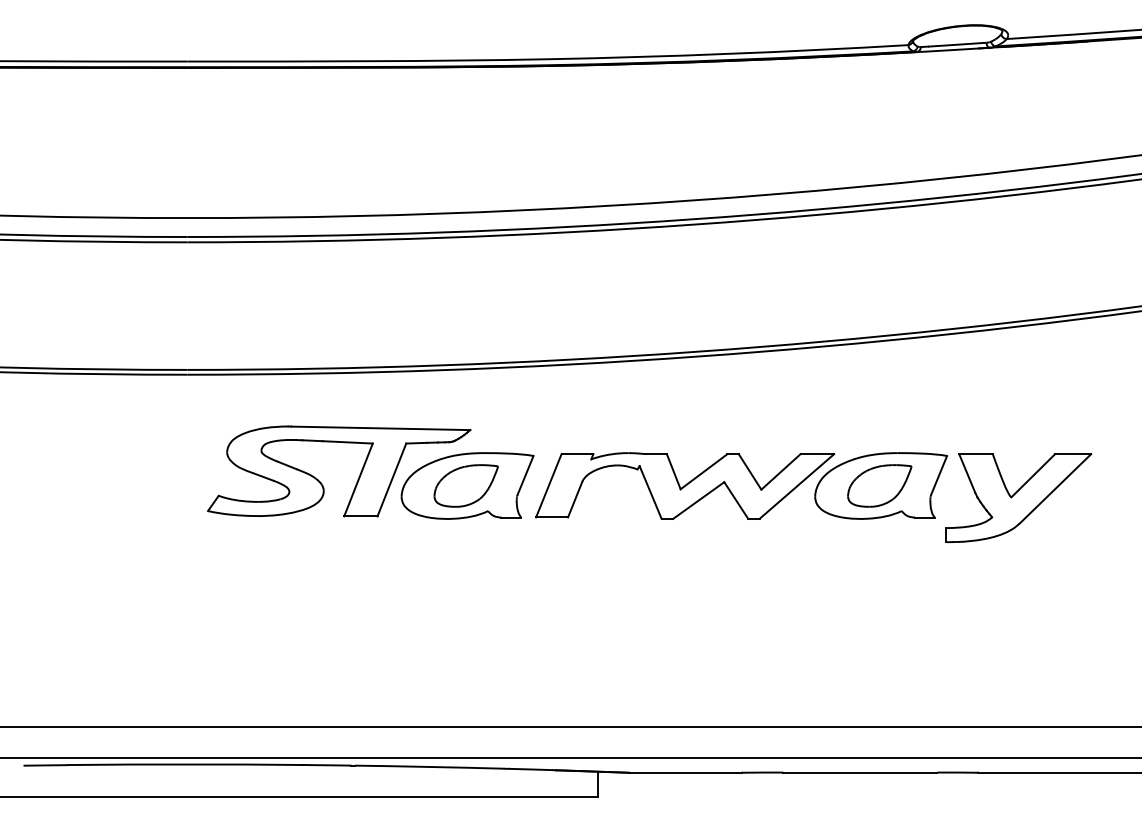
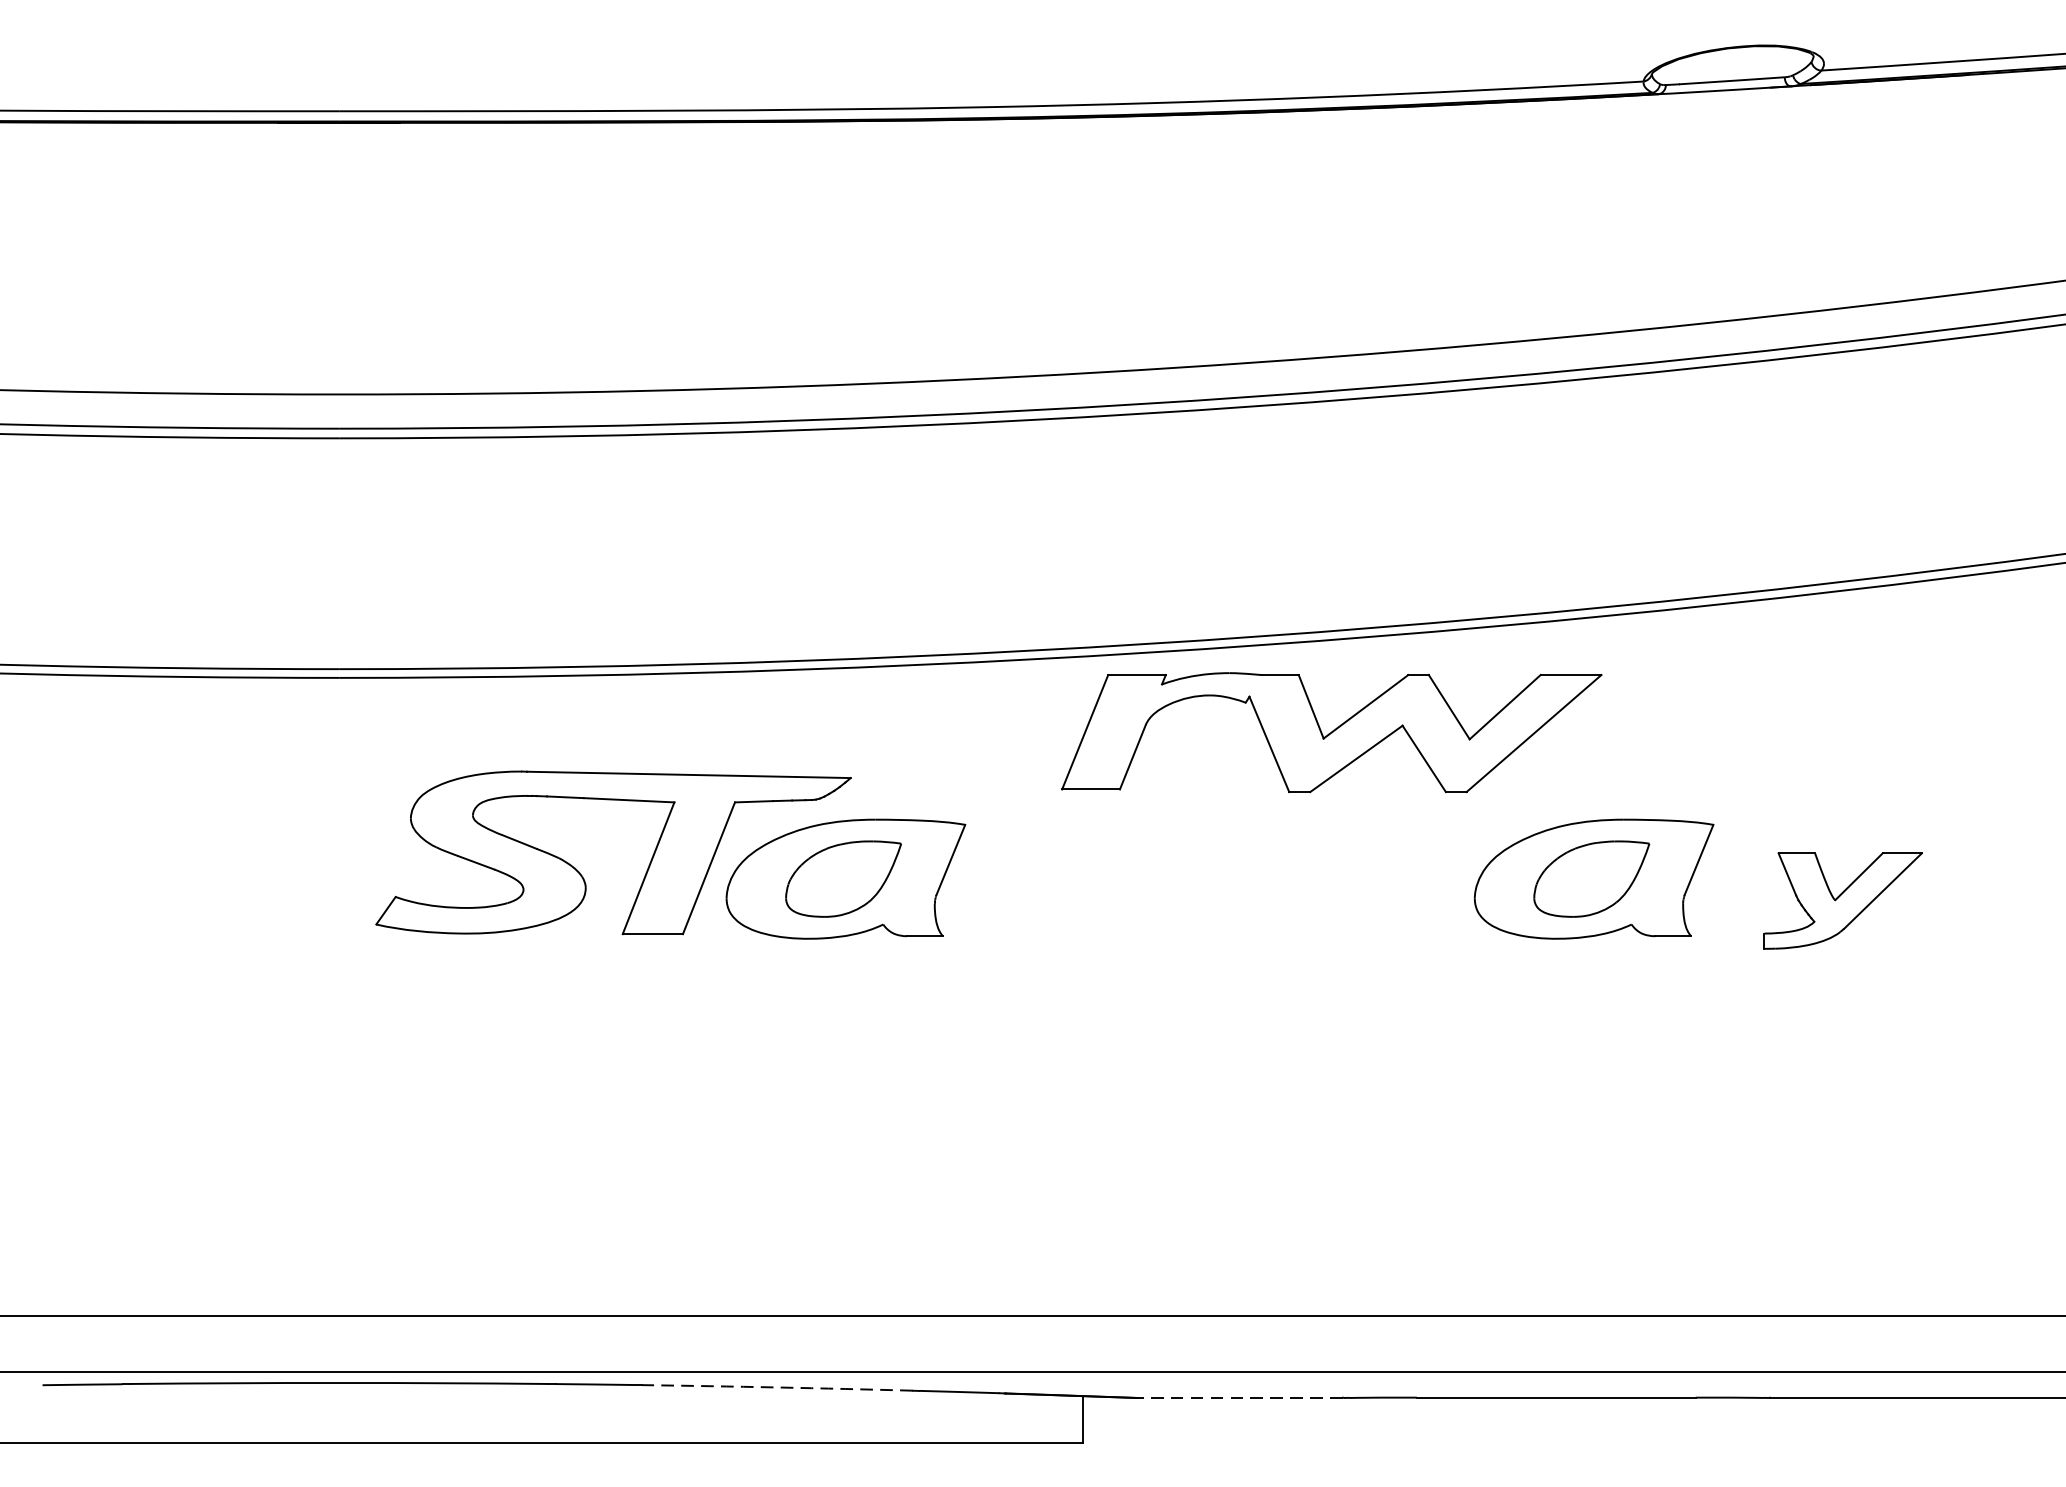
part: (685, 485) -> (1332, 731), moved
part: (1018, 497) -> (1842, 899), size x0.6
arc: (429, 766) -> (776, 1386), solid -> dashed
line: (685, 772) -> (1240, 1397), solid -> dashed

